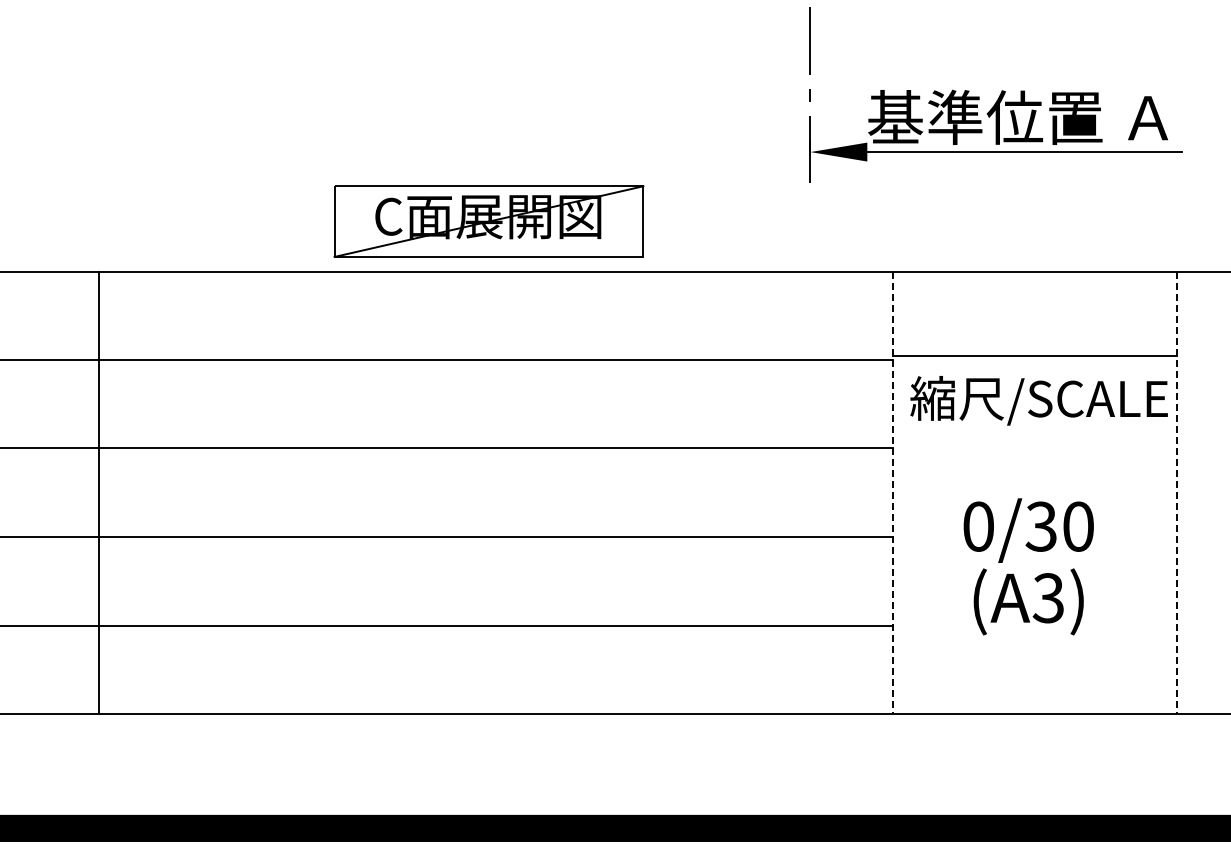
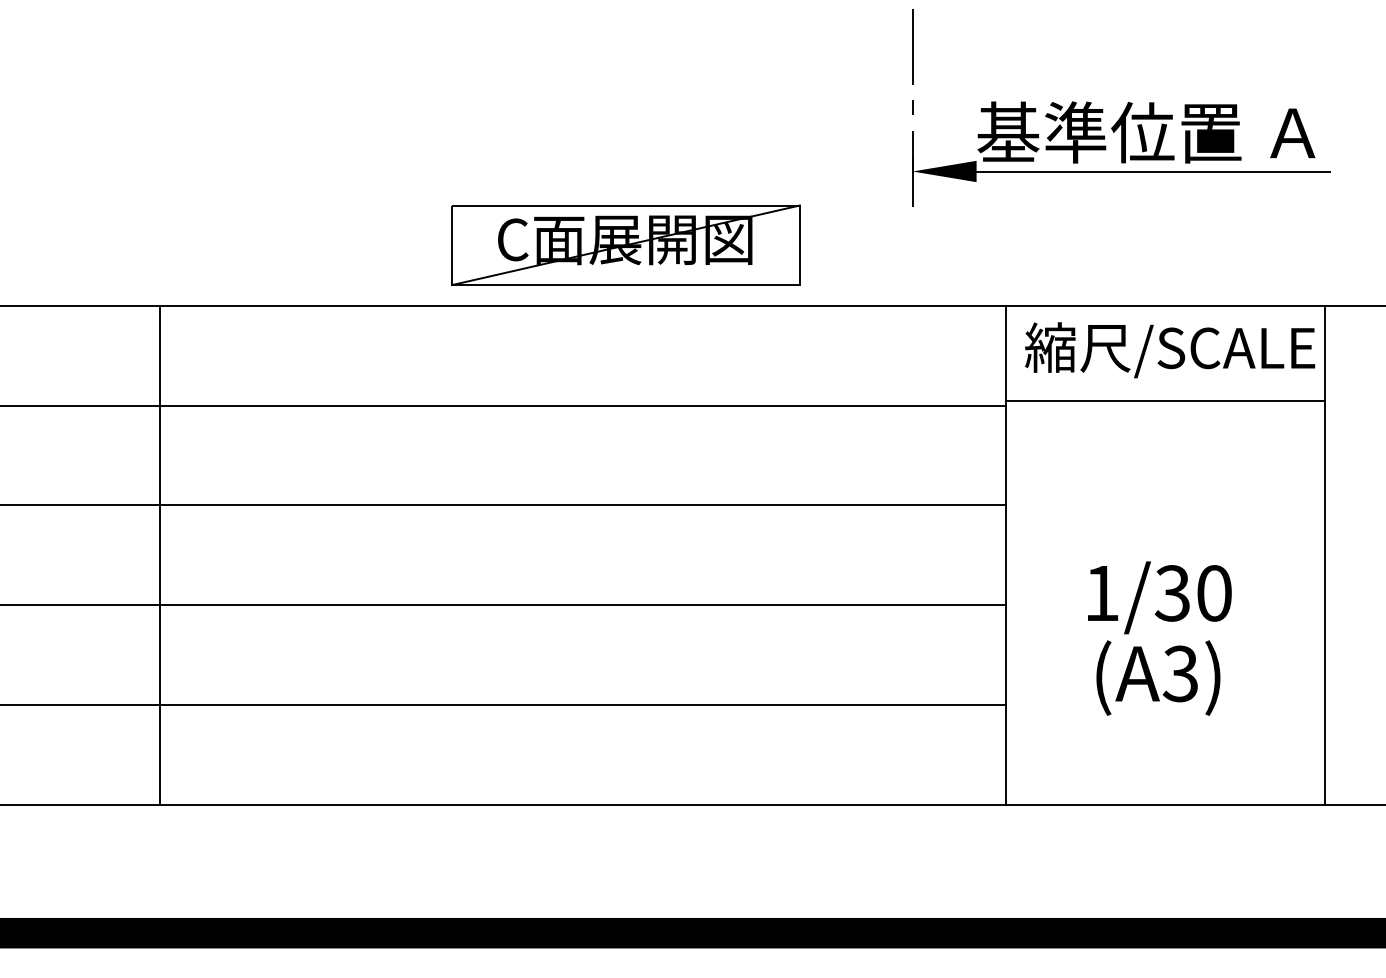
part: (488, 221) -> (625, 245), moved
text: (1038, 400) -> (1169, 349), moved
line: (99, 492) -> (160, 554), moved
line: (893, 493) -> (1006, 556), dashed -> solid
line: (1176, 493) -> (1324, 556), dashed -> solid
text: (978, 526) -> (1101, 593), 0/30 -> 1/30

